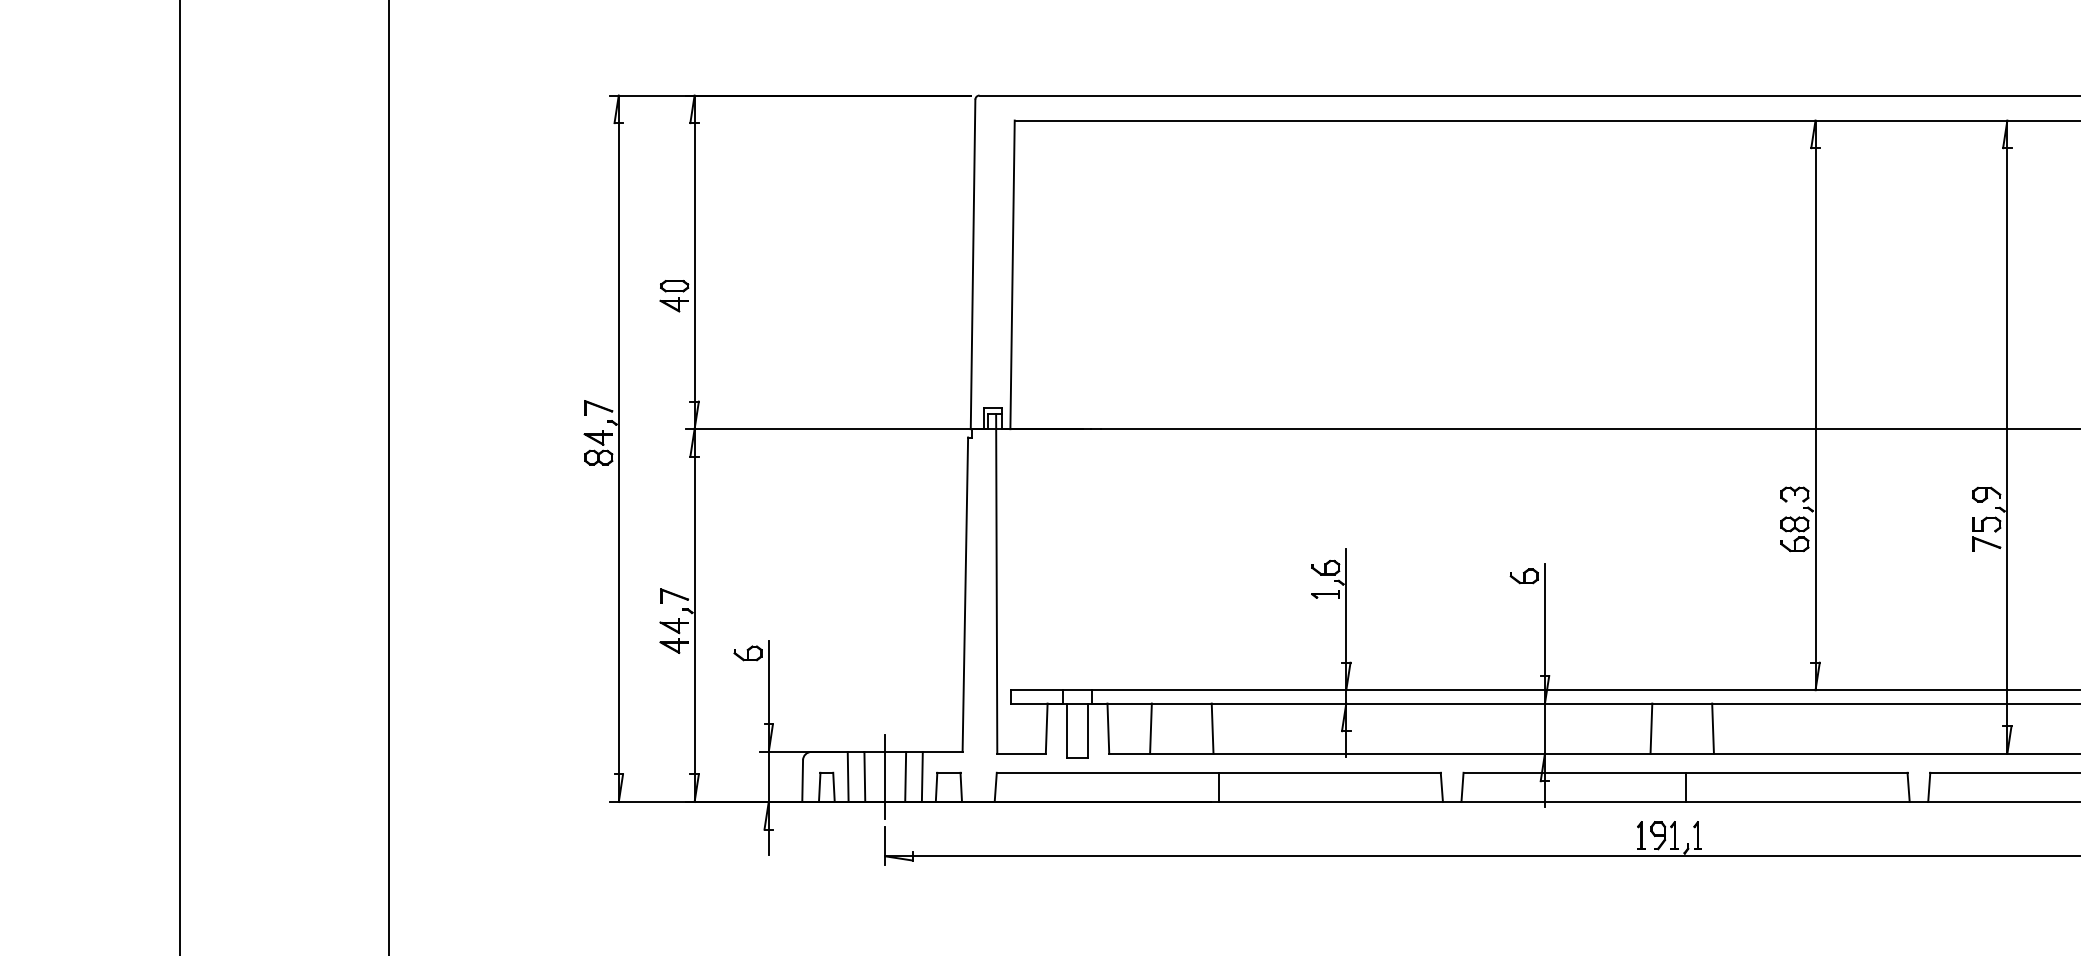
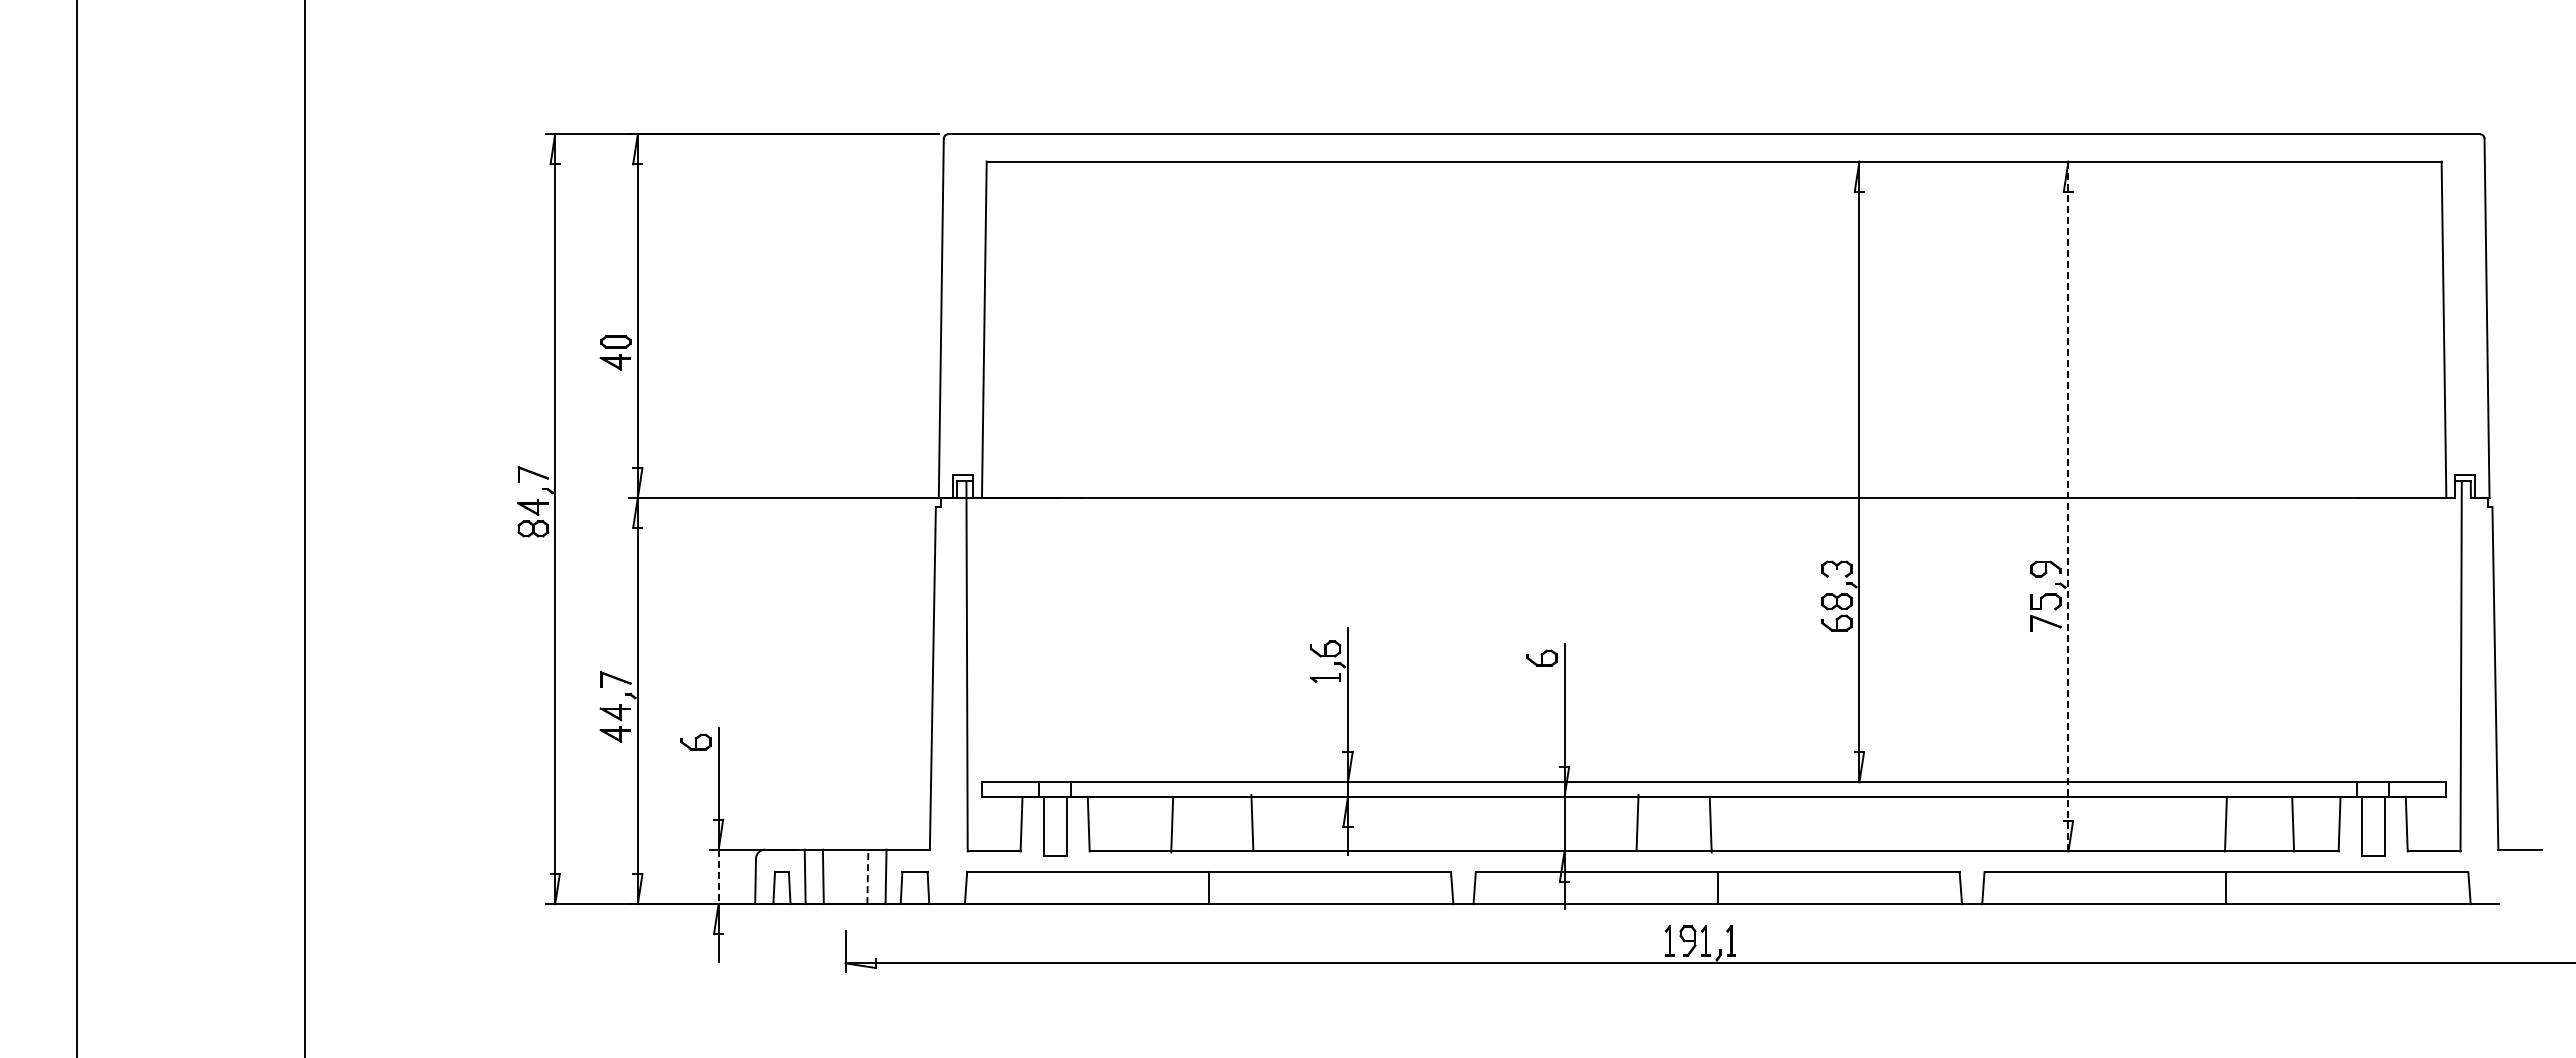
line: (2007, 437) -> (2068, 506), solid -> dashed
line: (1151, 727) -> (1172, 824), moved
line: (1212, 727) -> (1252, 821), moved
line: (1651, 727) -> (1637, 821), moved
line: (1712, 727) -> (1710, 824), moved
line: (885, 776) -> (845, 876), removed
line: (905, 776) -> (867, 876), solid -> dashed
line: (768, 777) -> (718, 877), solid -> dashed

